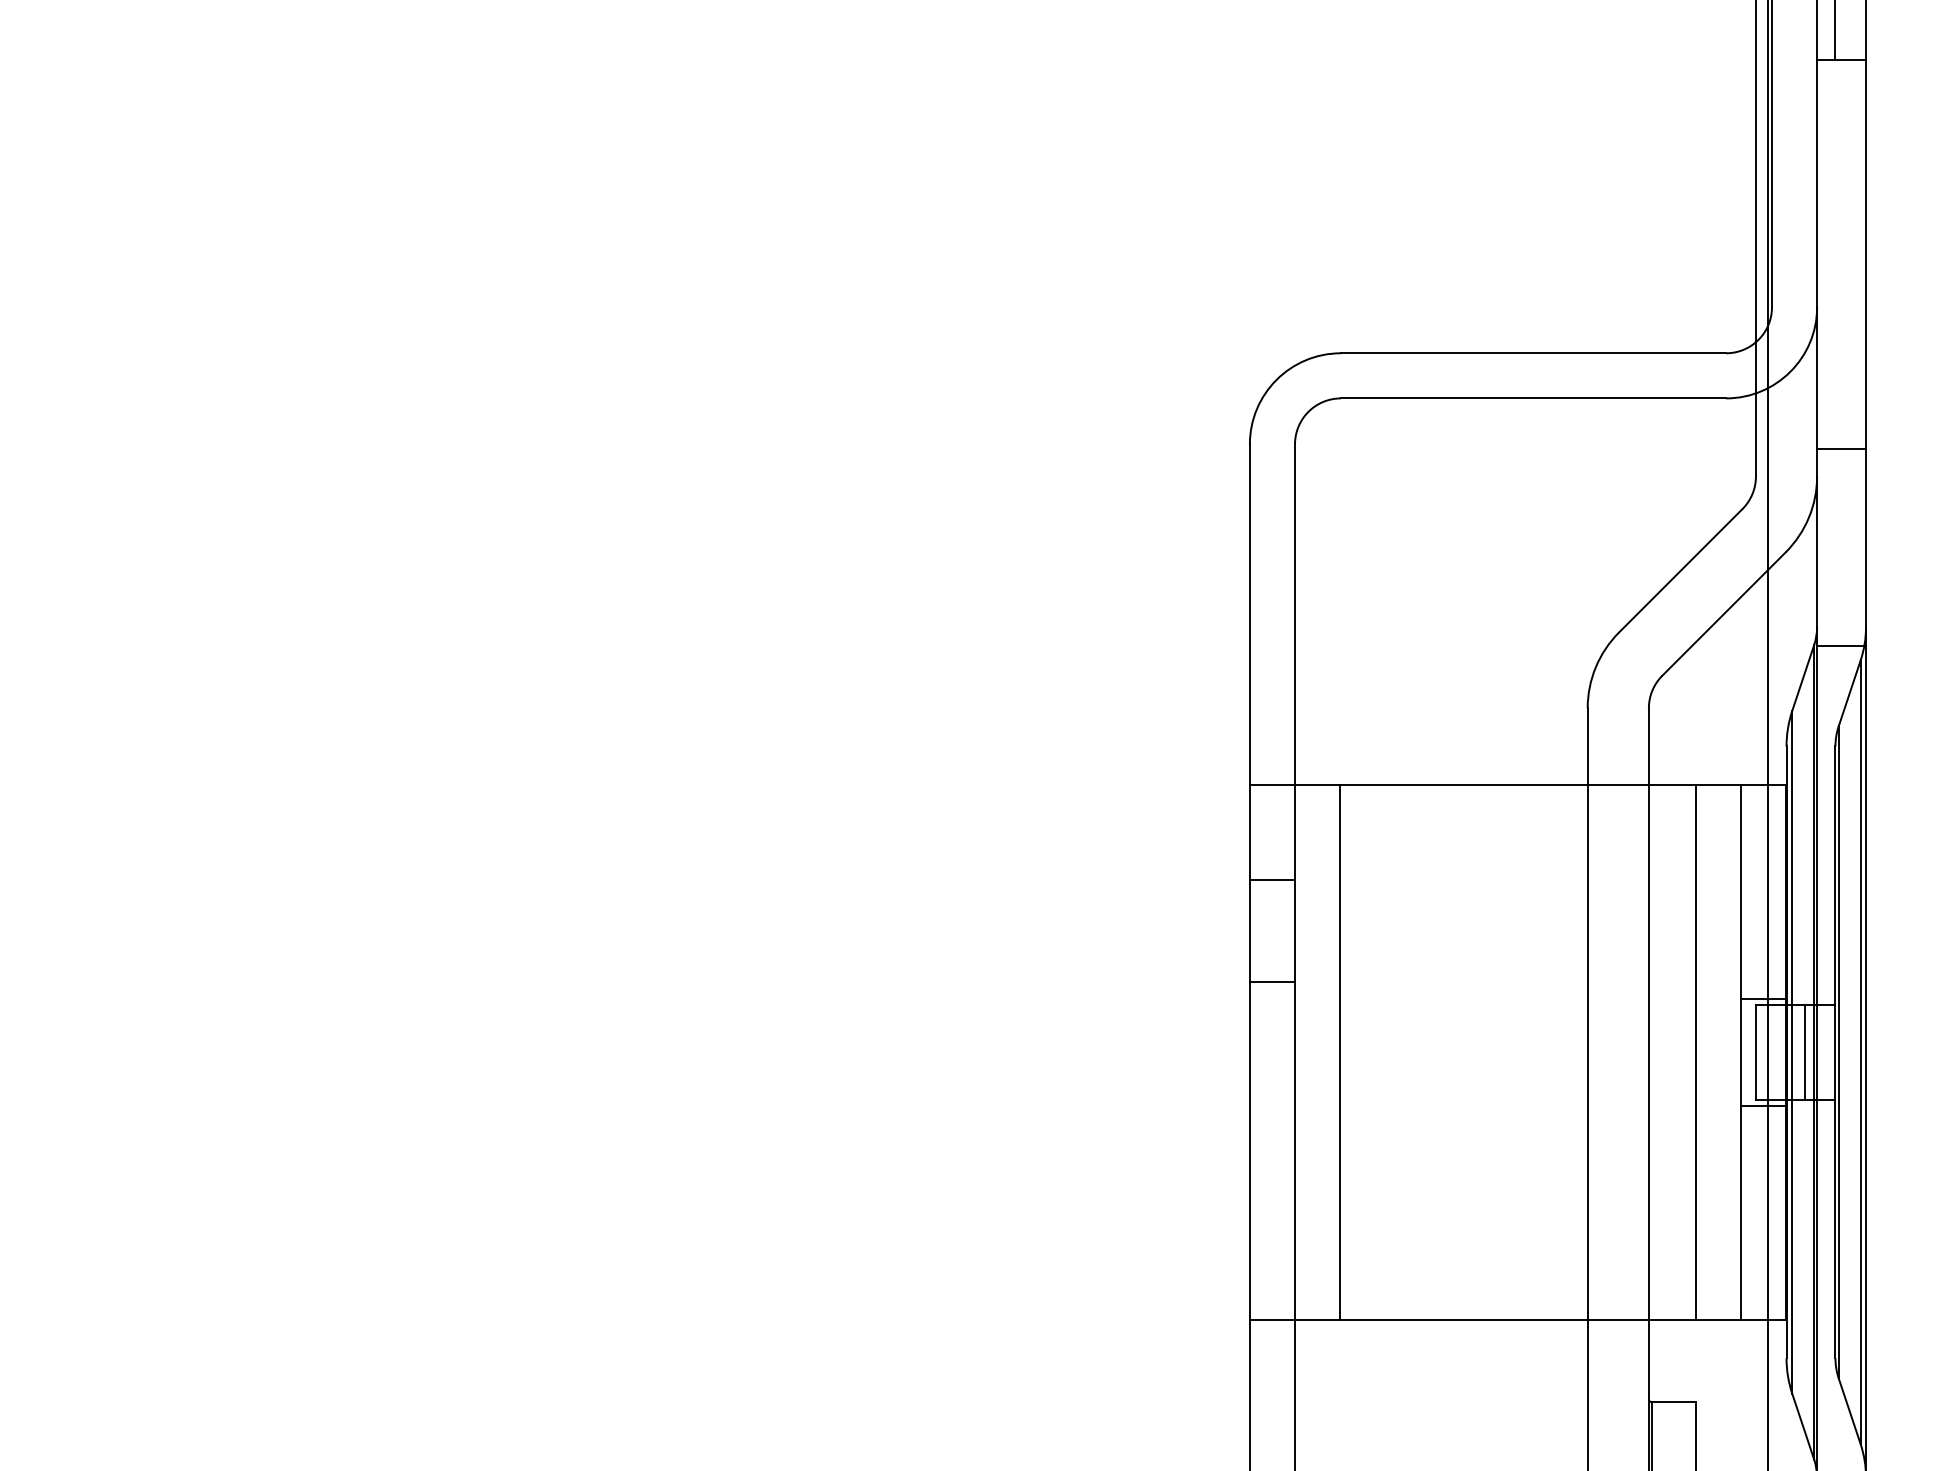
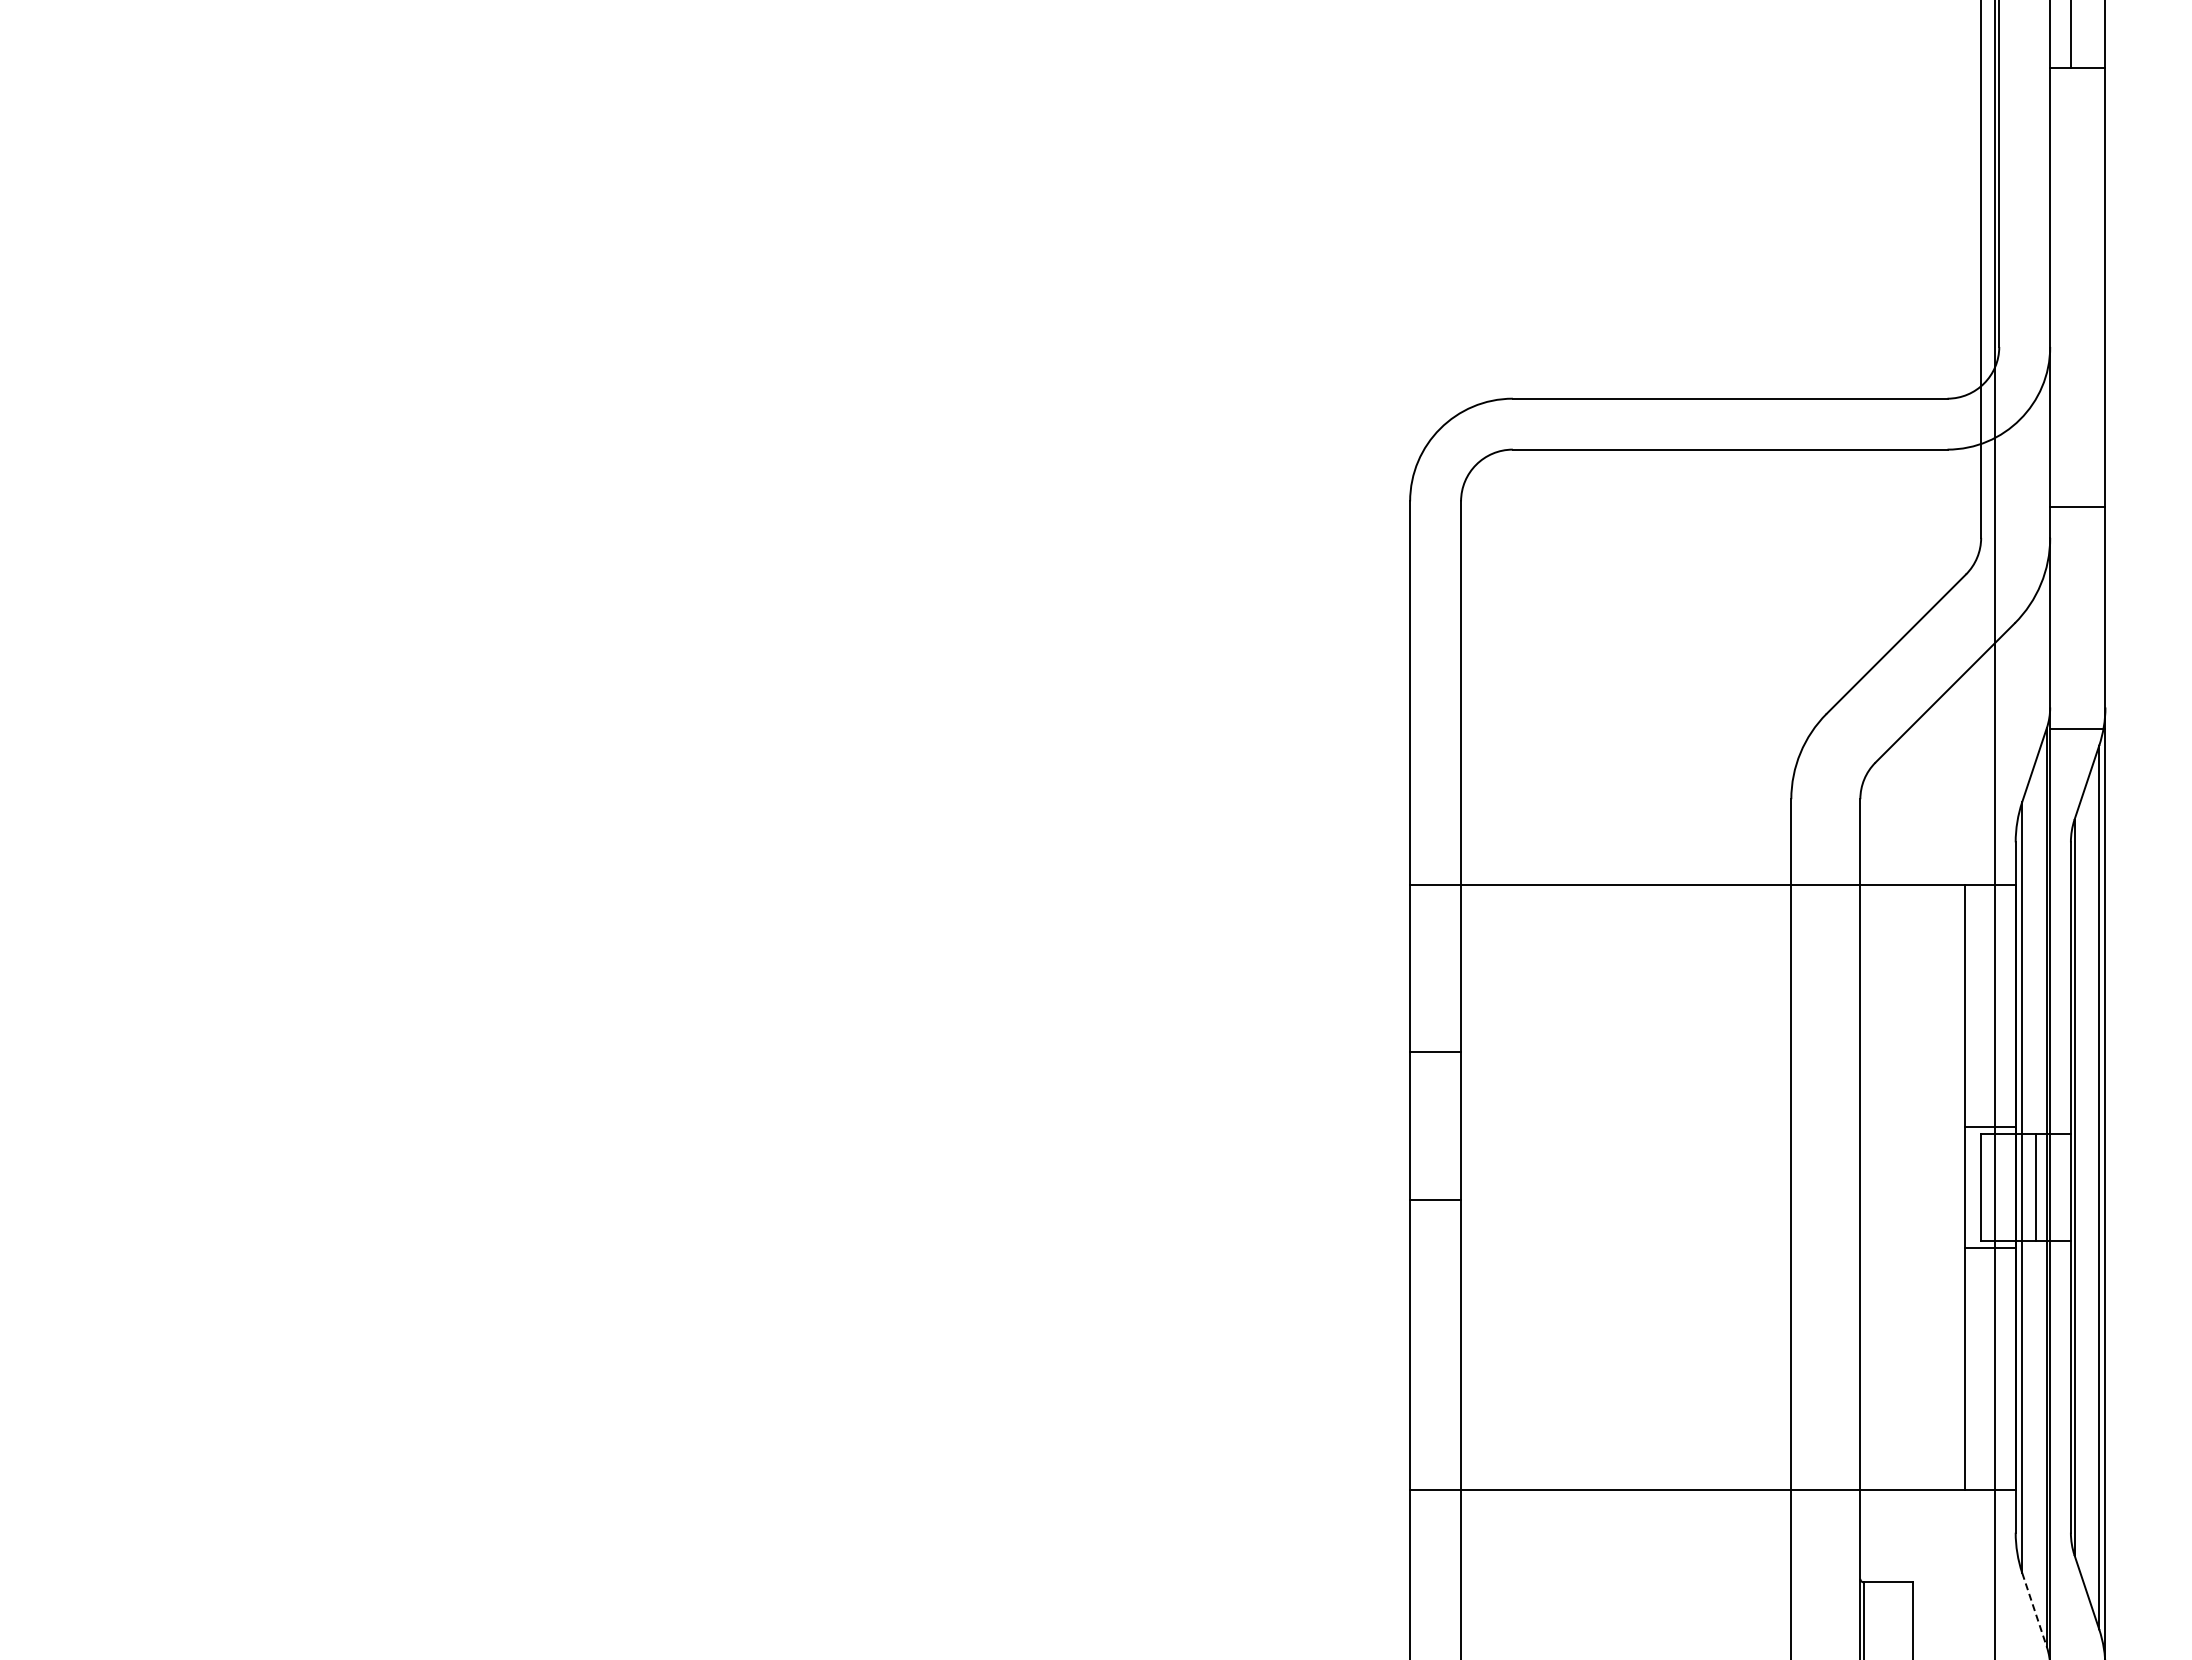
line: (1272, 880) -> (1435, 1052), moved
line: (1272, 982) -> (1435, 1199), moved
line: (1339, 1052) -> (1511, 1187), removed
line: (1695, 1052) -> (1913, 1187), removed
line: (1803, 1426) -> (2034, 1609), solid -> dashed

